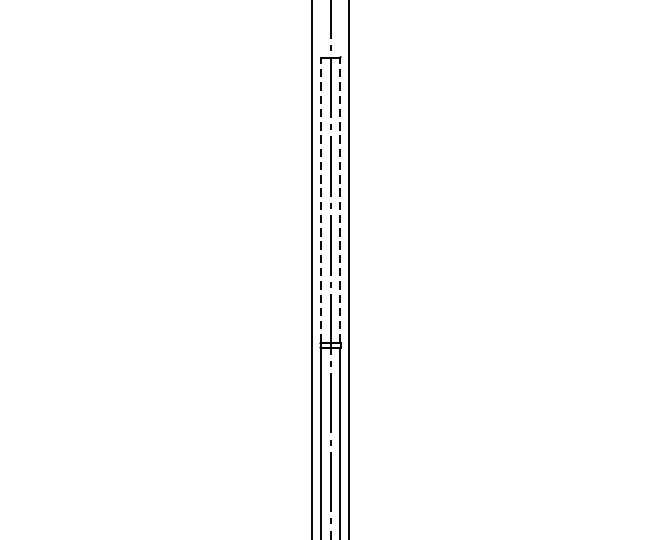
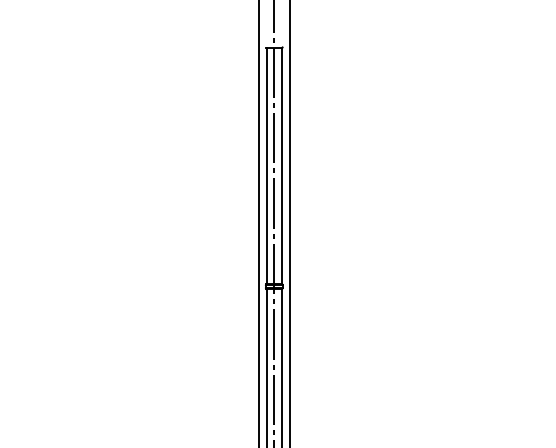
line: (321, 199) -> (266, 165), dashed -> solid
line: (339, 199) -> (281, 165), dashed -> solid

